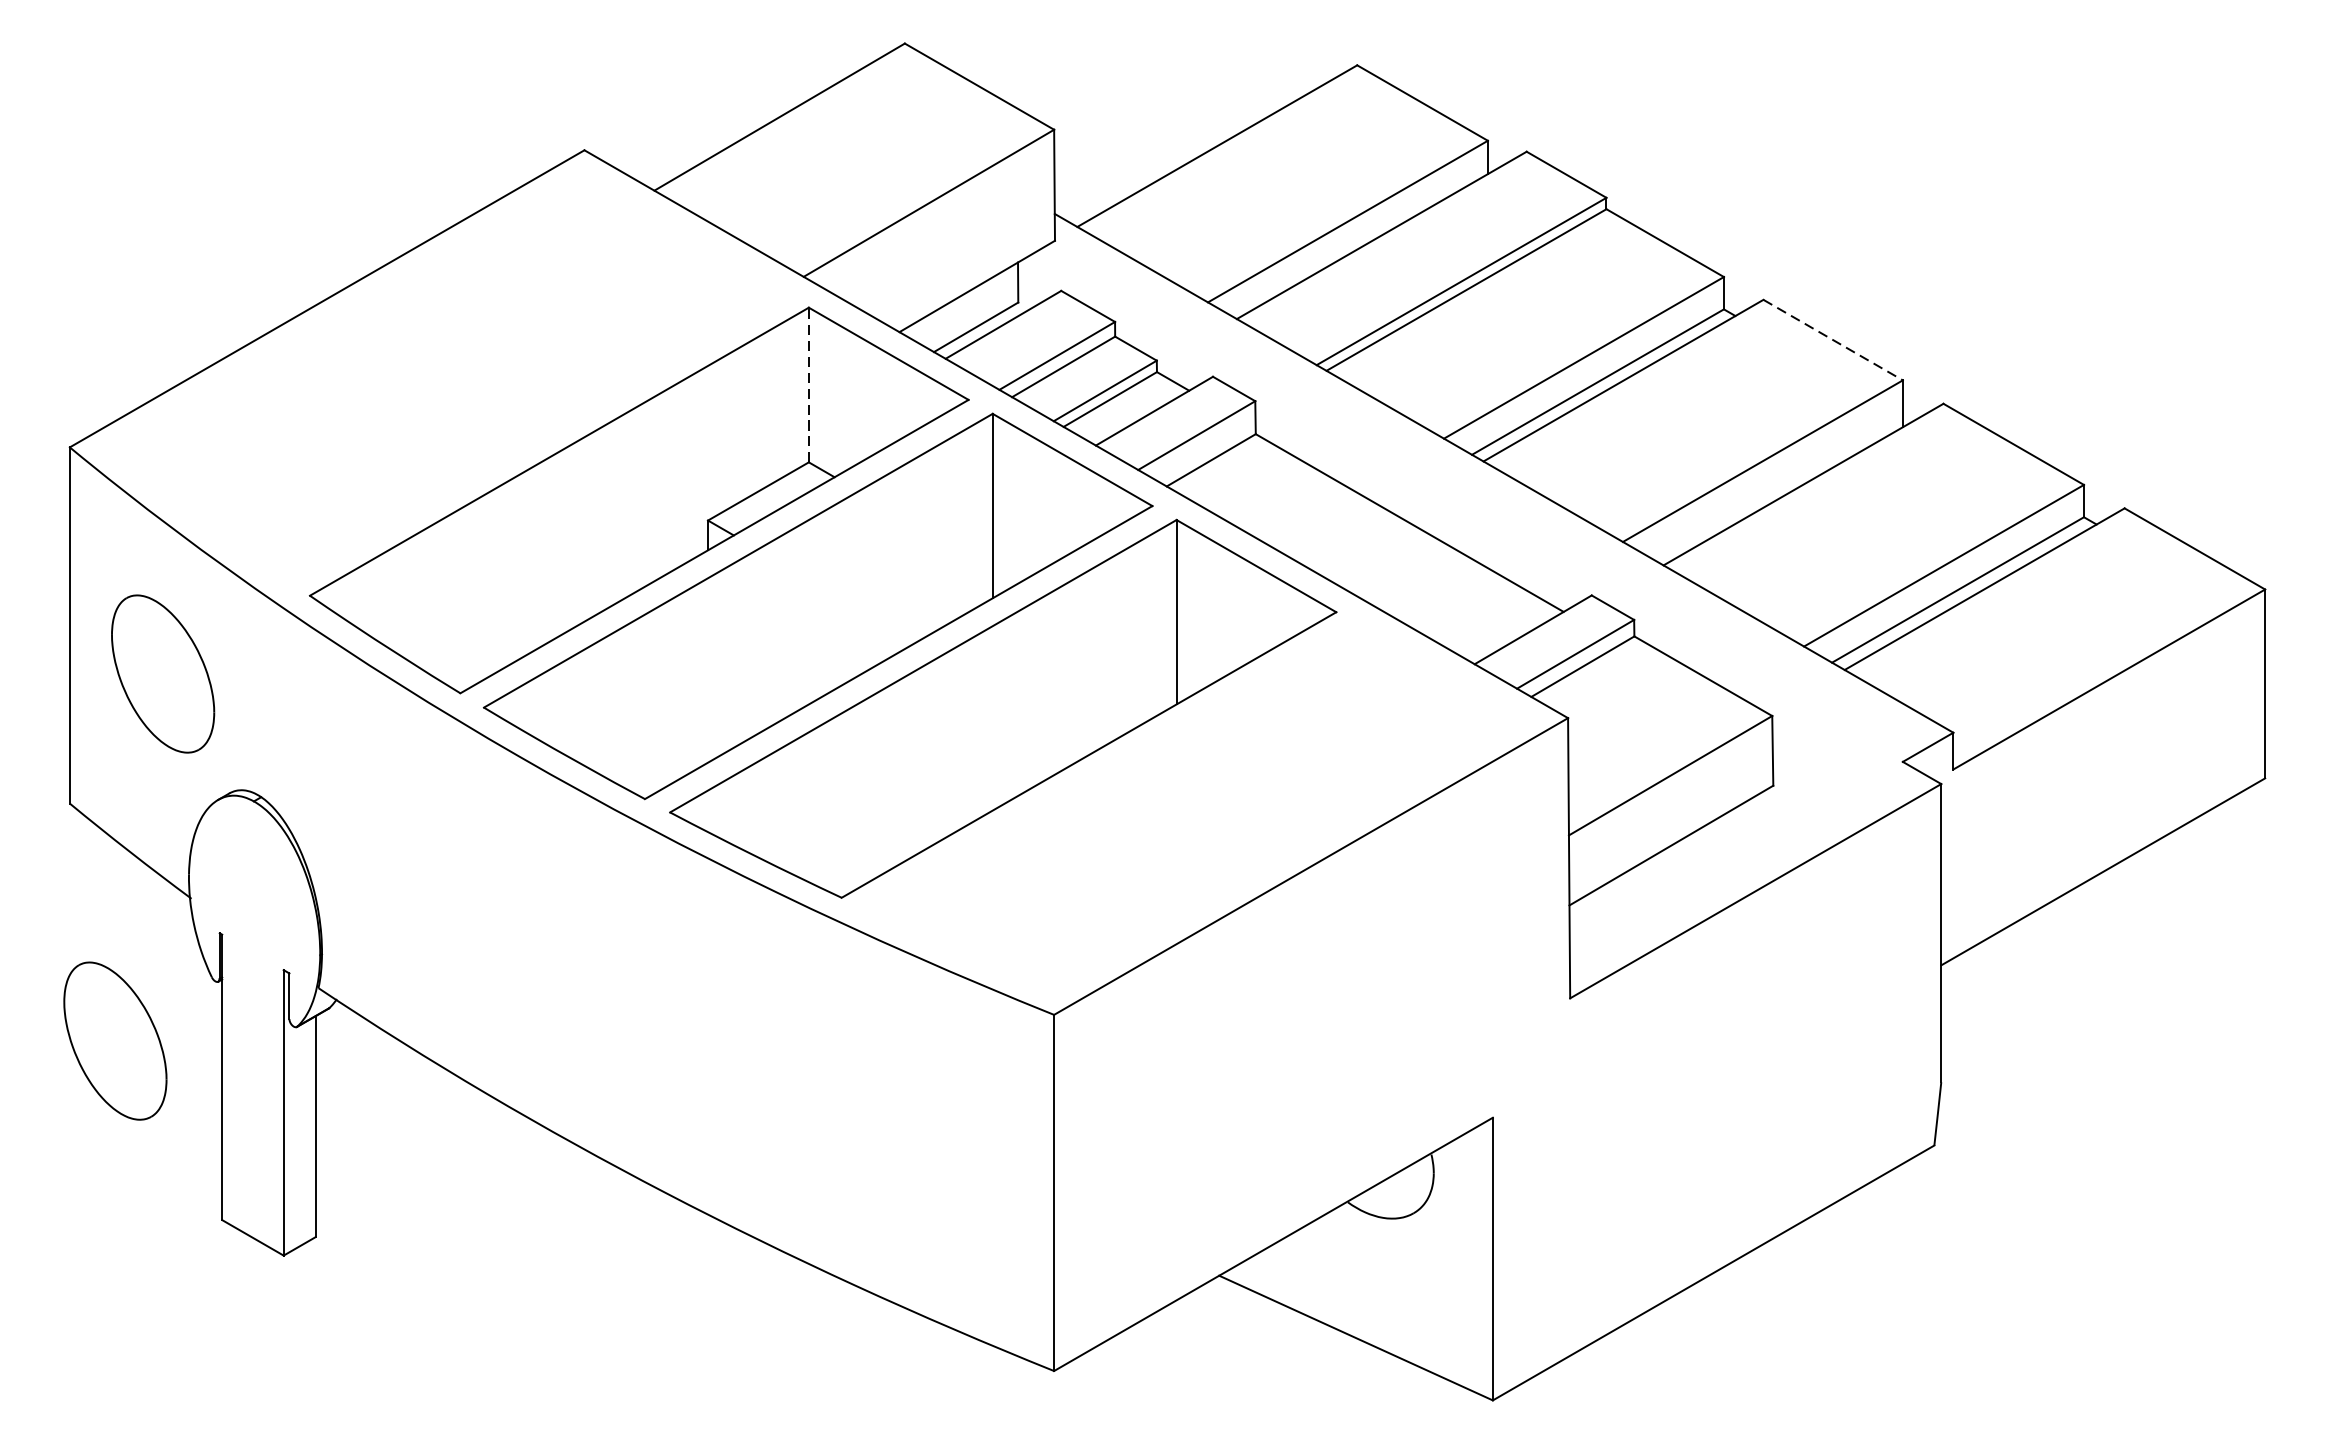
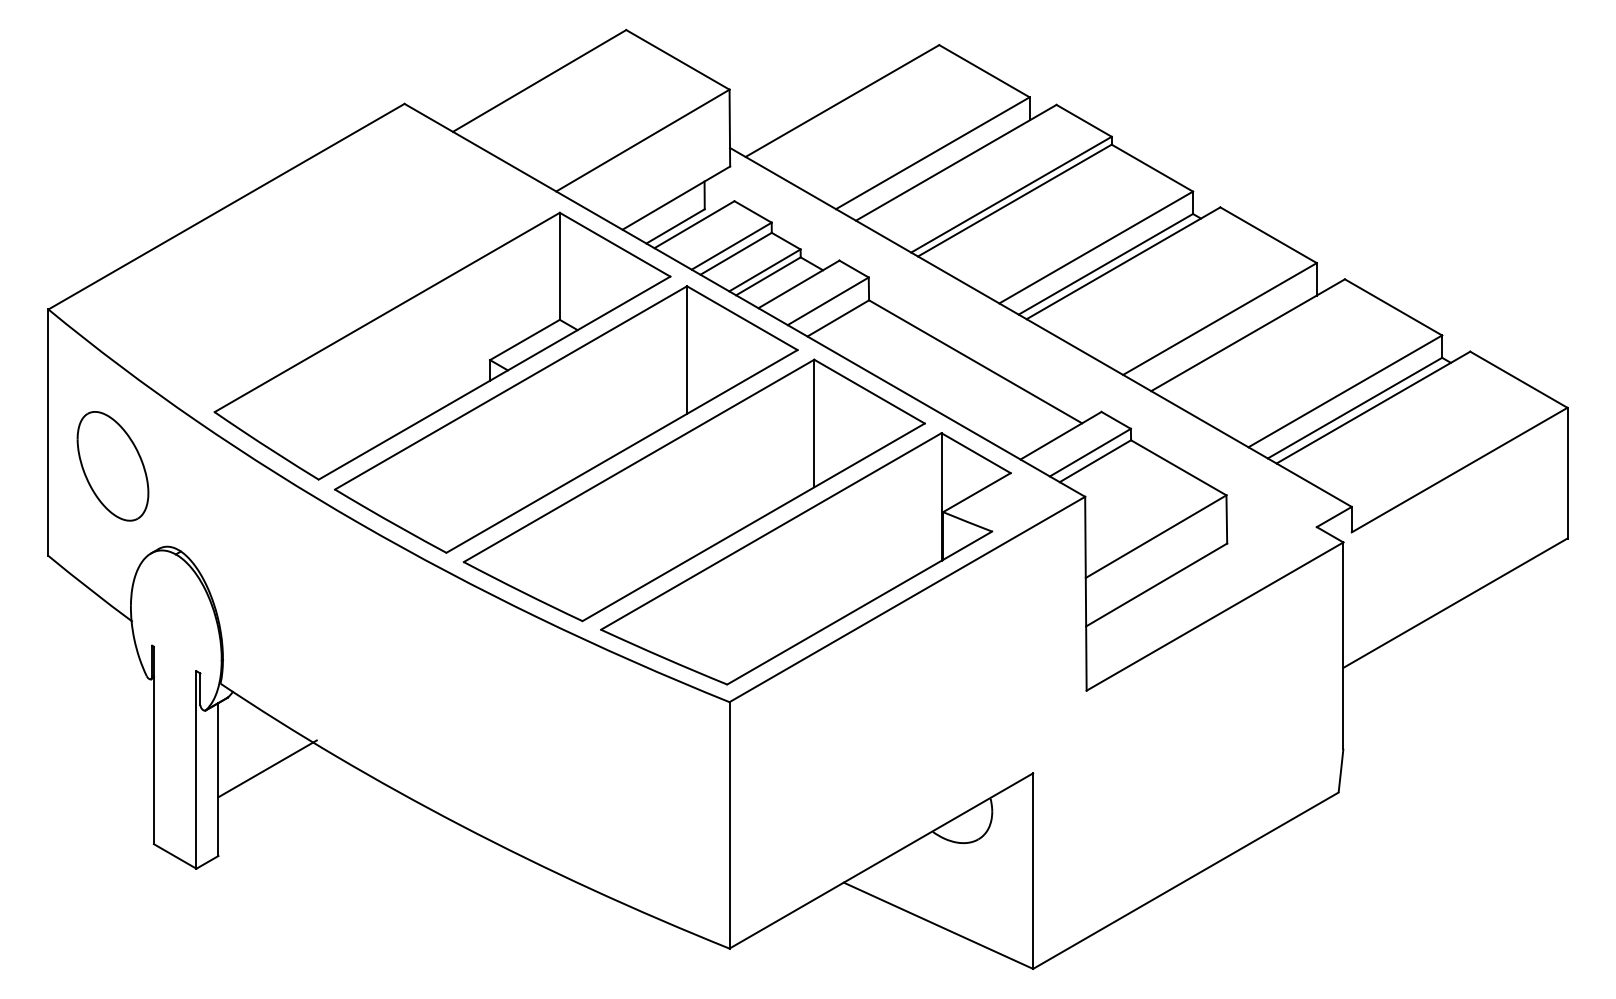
line: (1833, 340) -> (1268, 235), dashed -> solid
line: (808, 385) -> (559, 266), dashed -> solid
part: (1163, 807) -> (805, 558), added
part: (114, 1041) -> (79, 720), removed
line: (386, 1110) -> (267, 768), added

